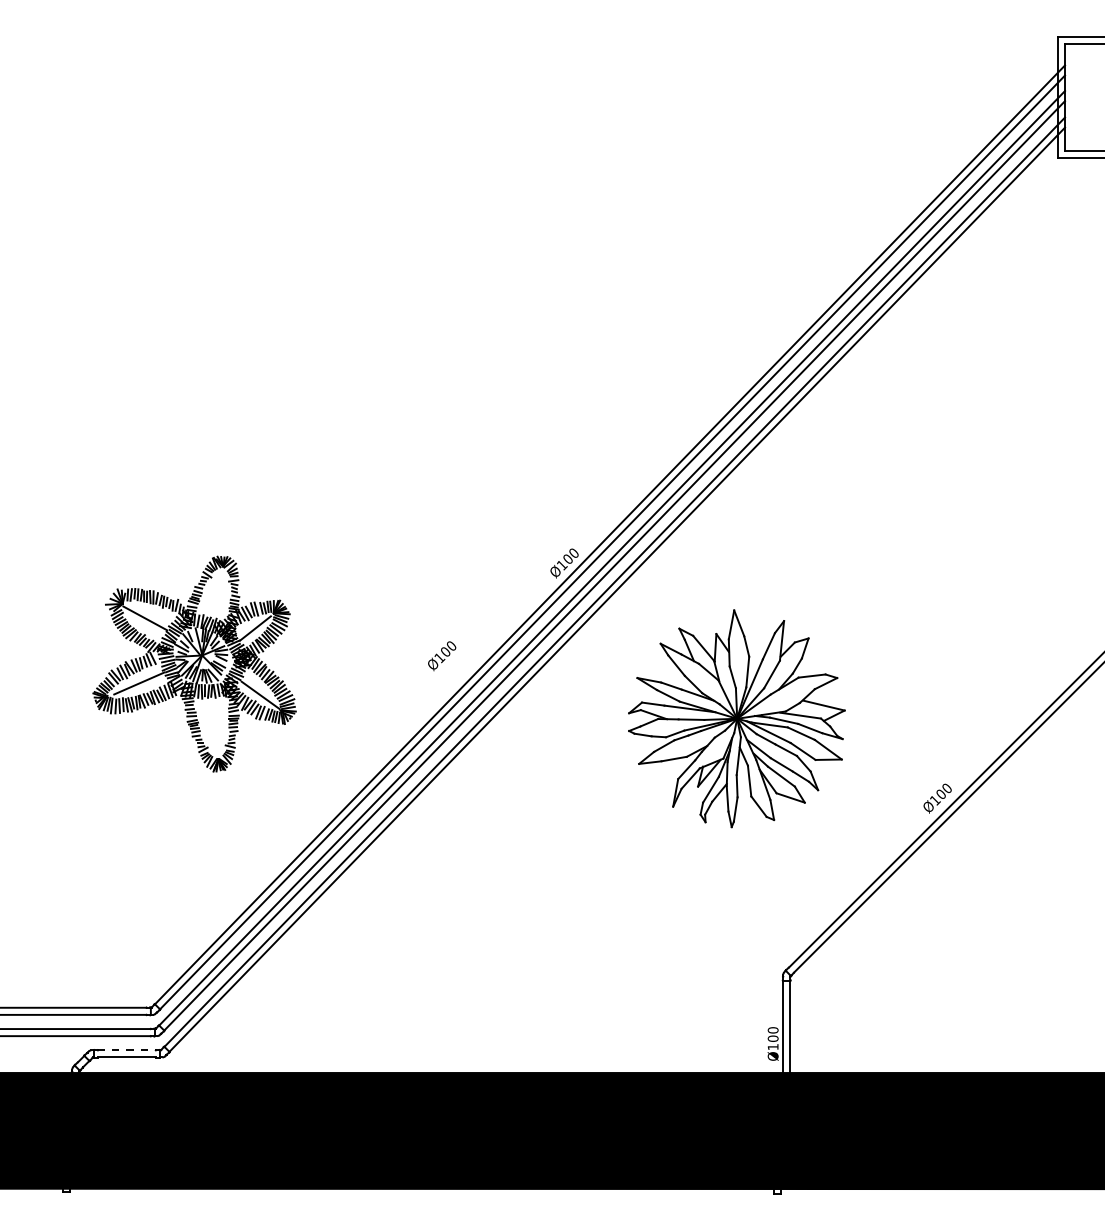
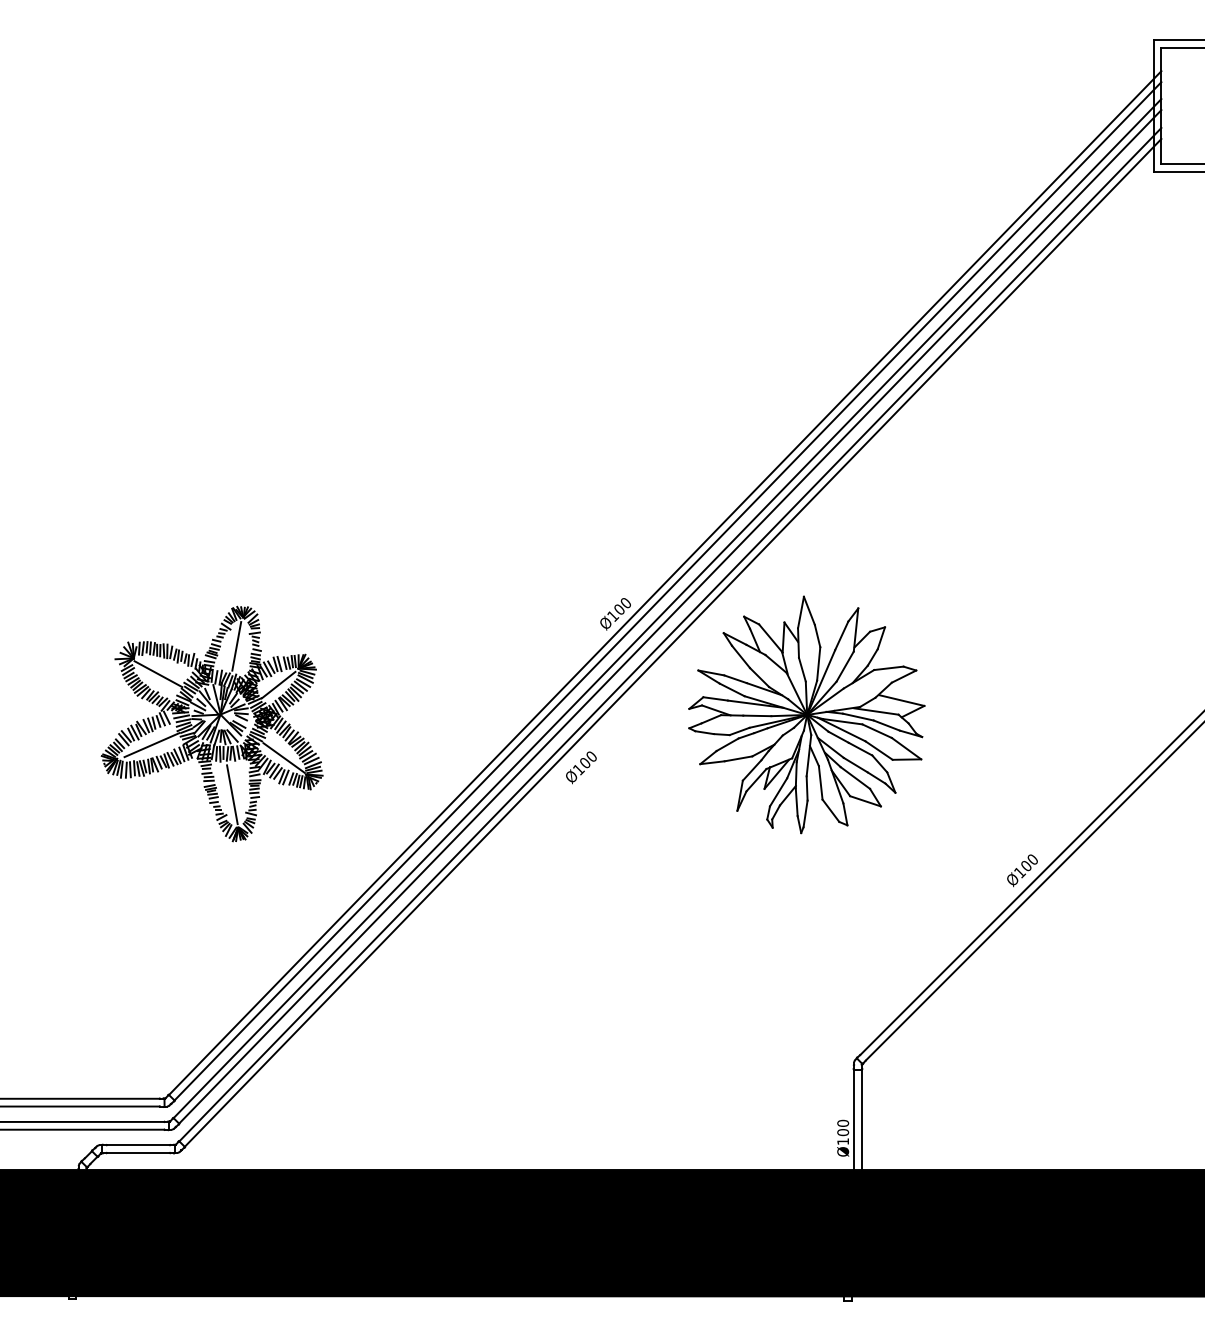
line: (217, 592) -> (237, 645), added
text: (442, 656) -> (581, 768), moved
part: (736, 718) -> (806, 714), moved
line: (212, 728) -> (231, 794), added
line: (126, 1050) -> (137, 1145), dashed -> solid

